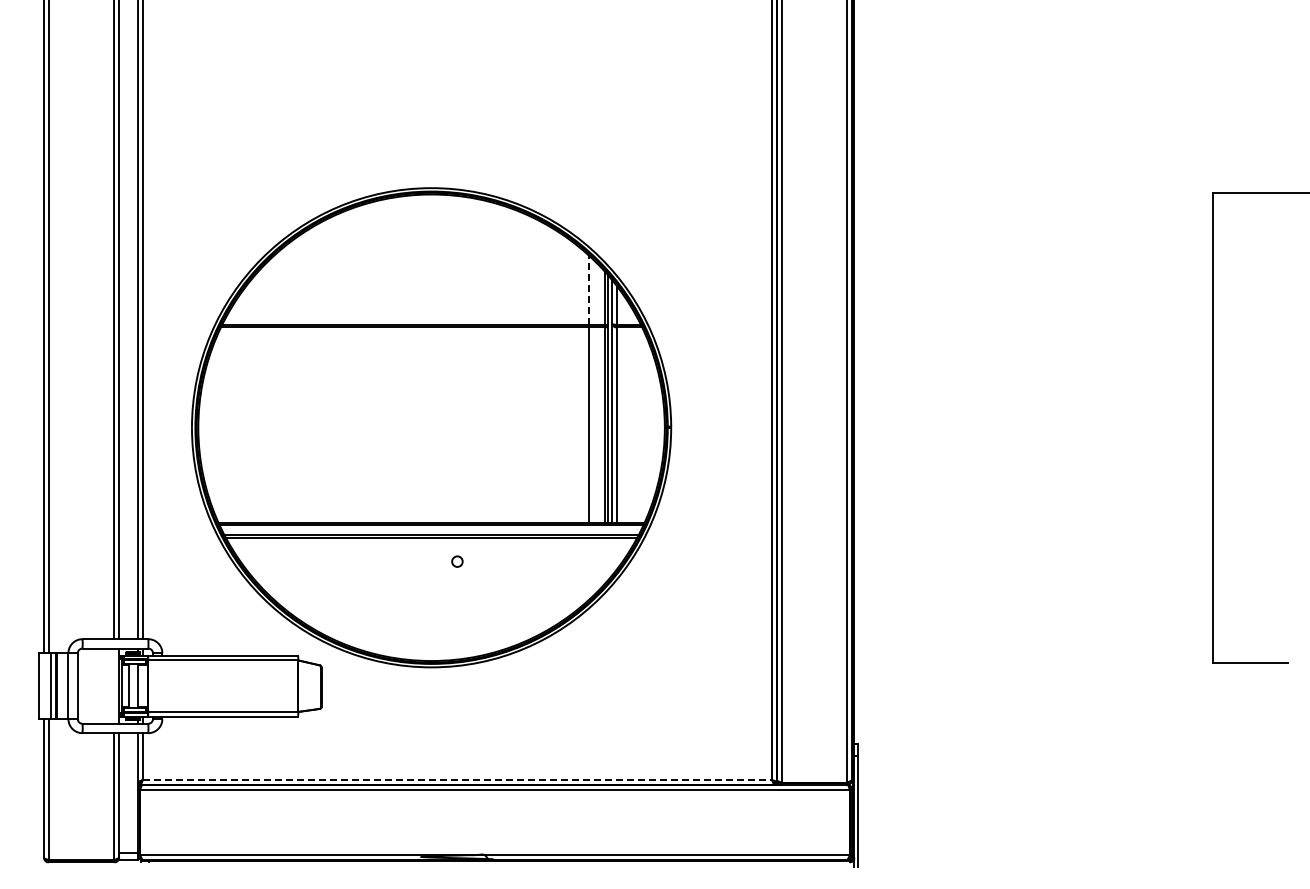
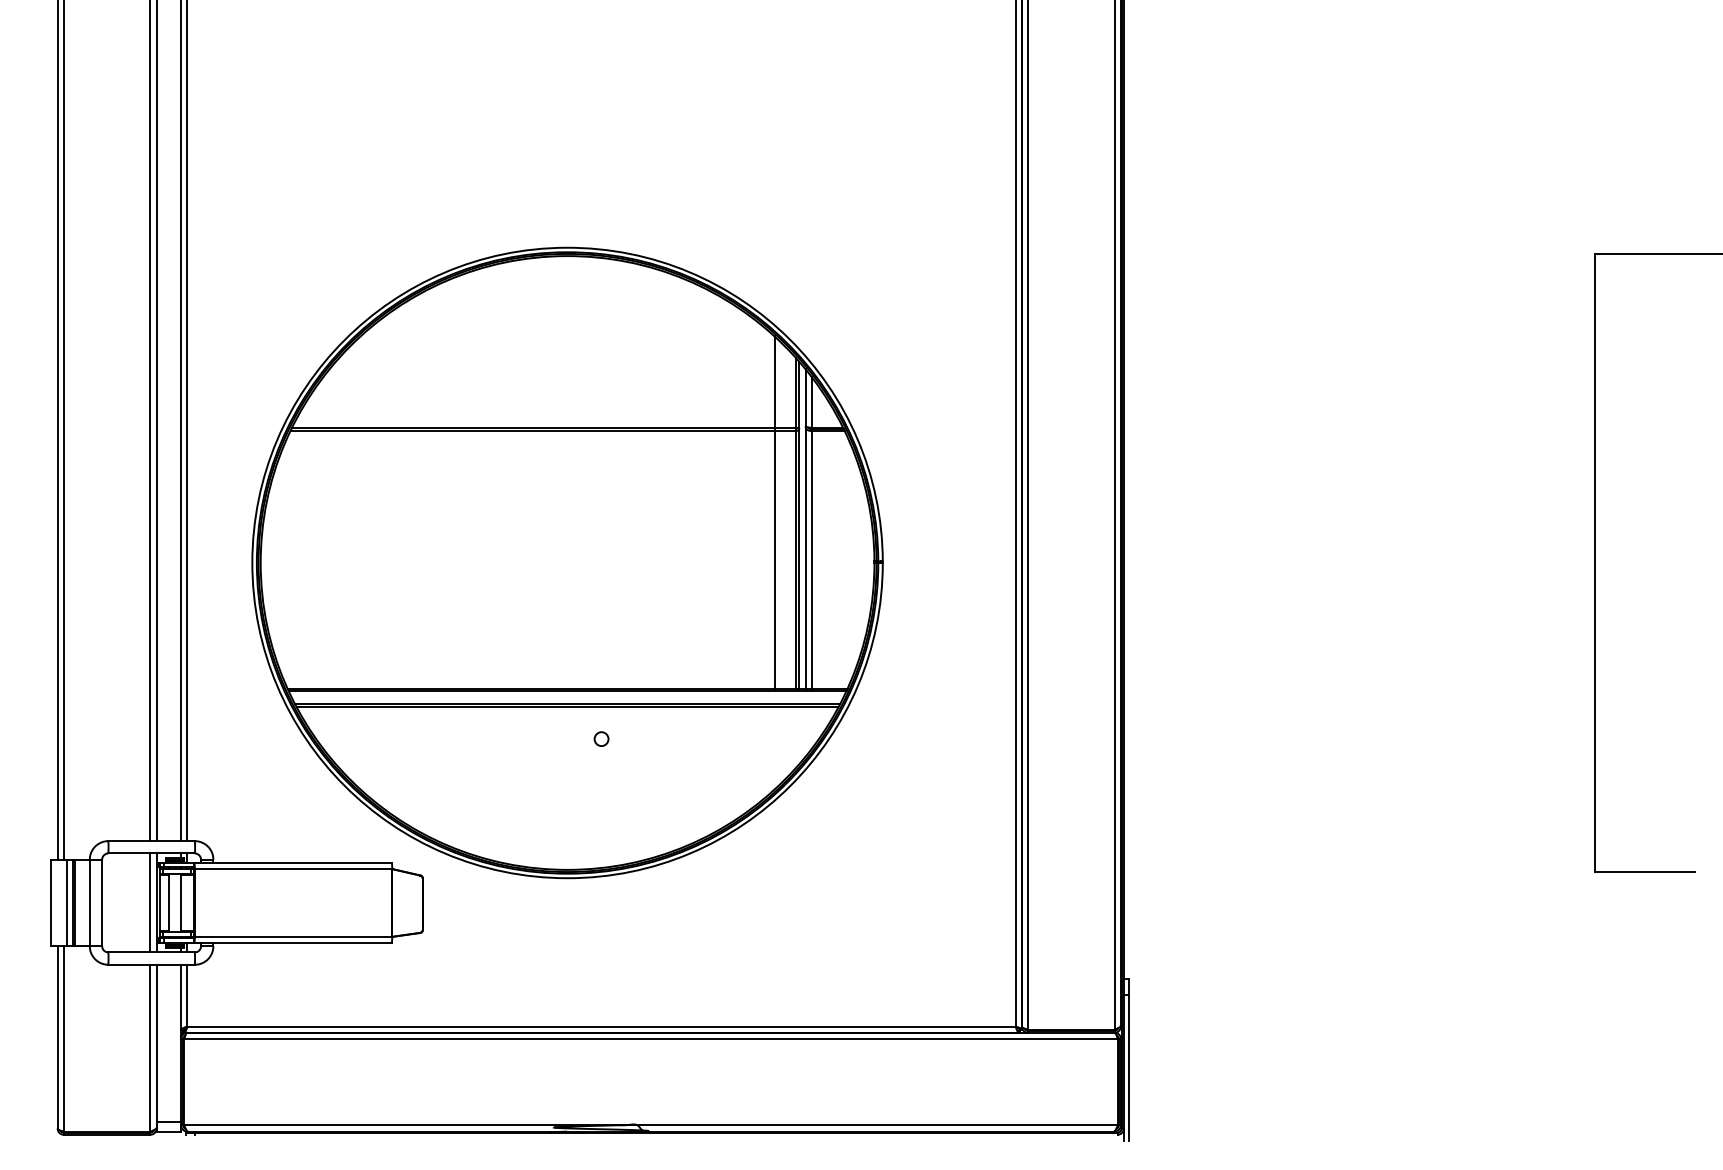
line: (588, 290) -> (774, 382), dashed -> solid
line: (114, 685) -> (150, 902), added
line: (457, 780) -> (601, 1027), dashed -> solid

